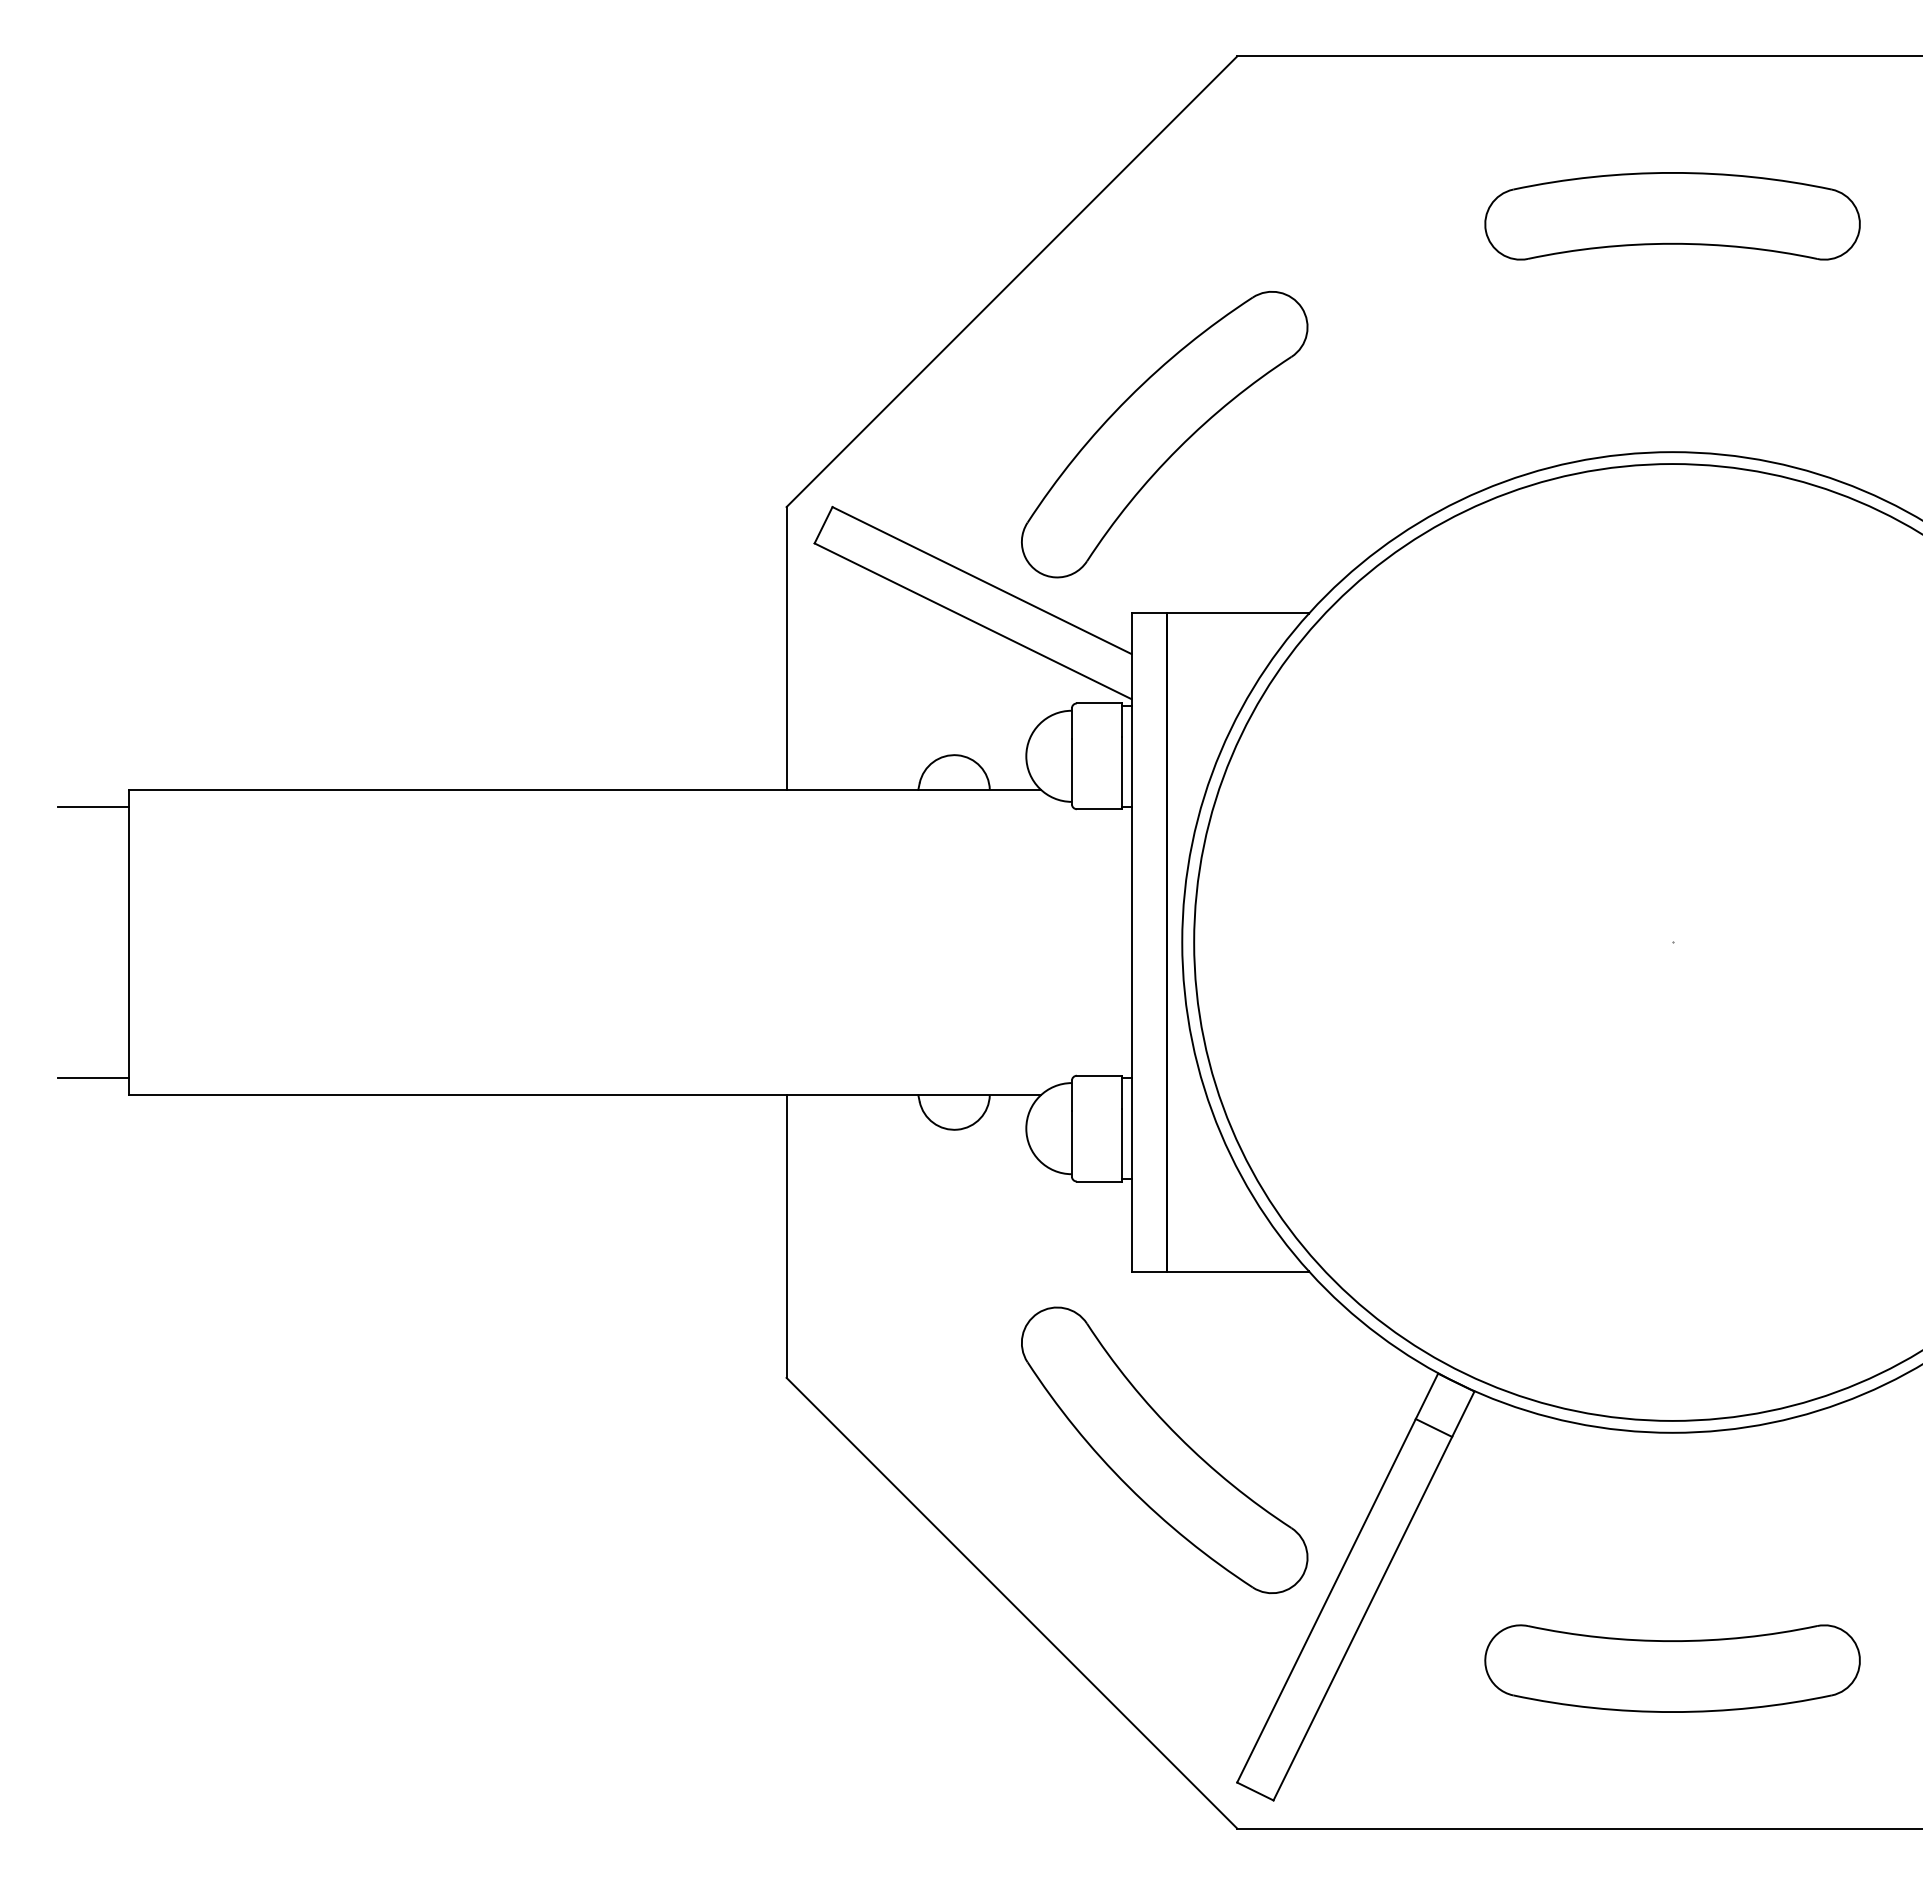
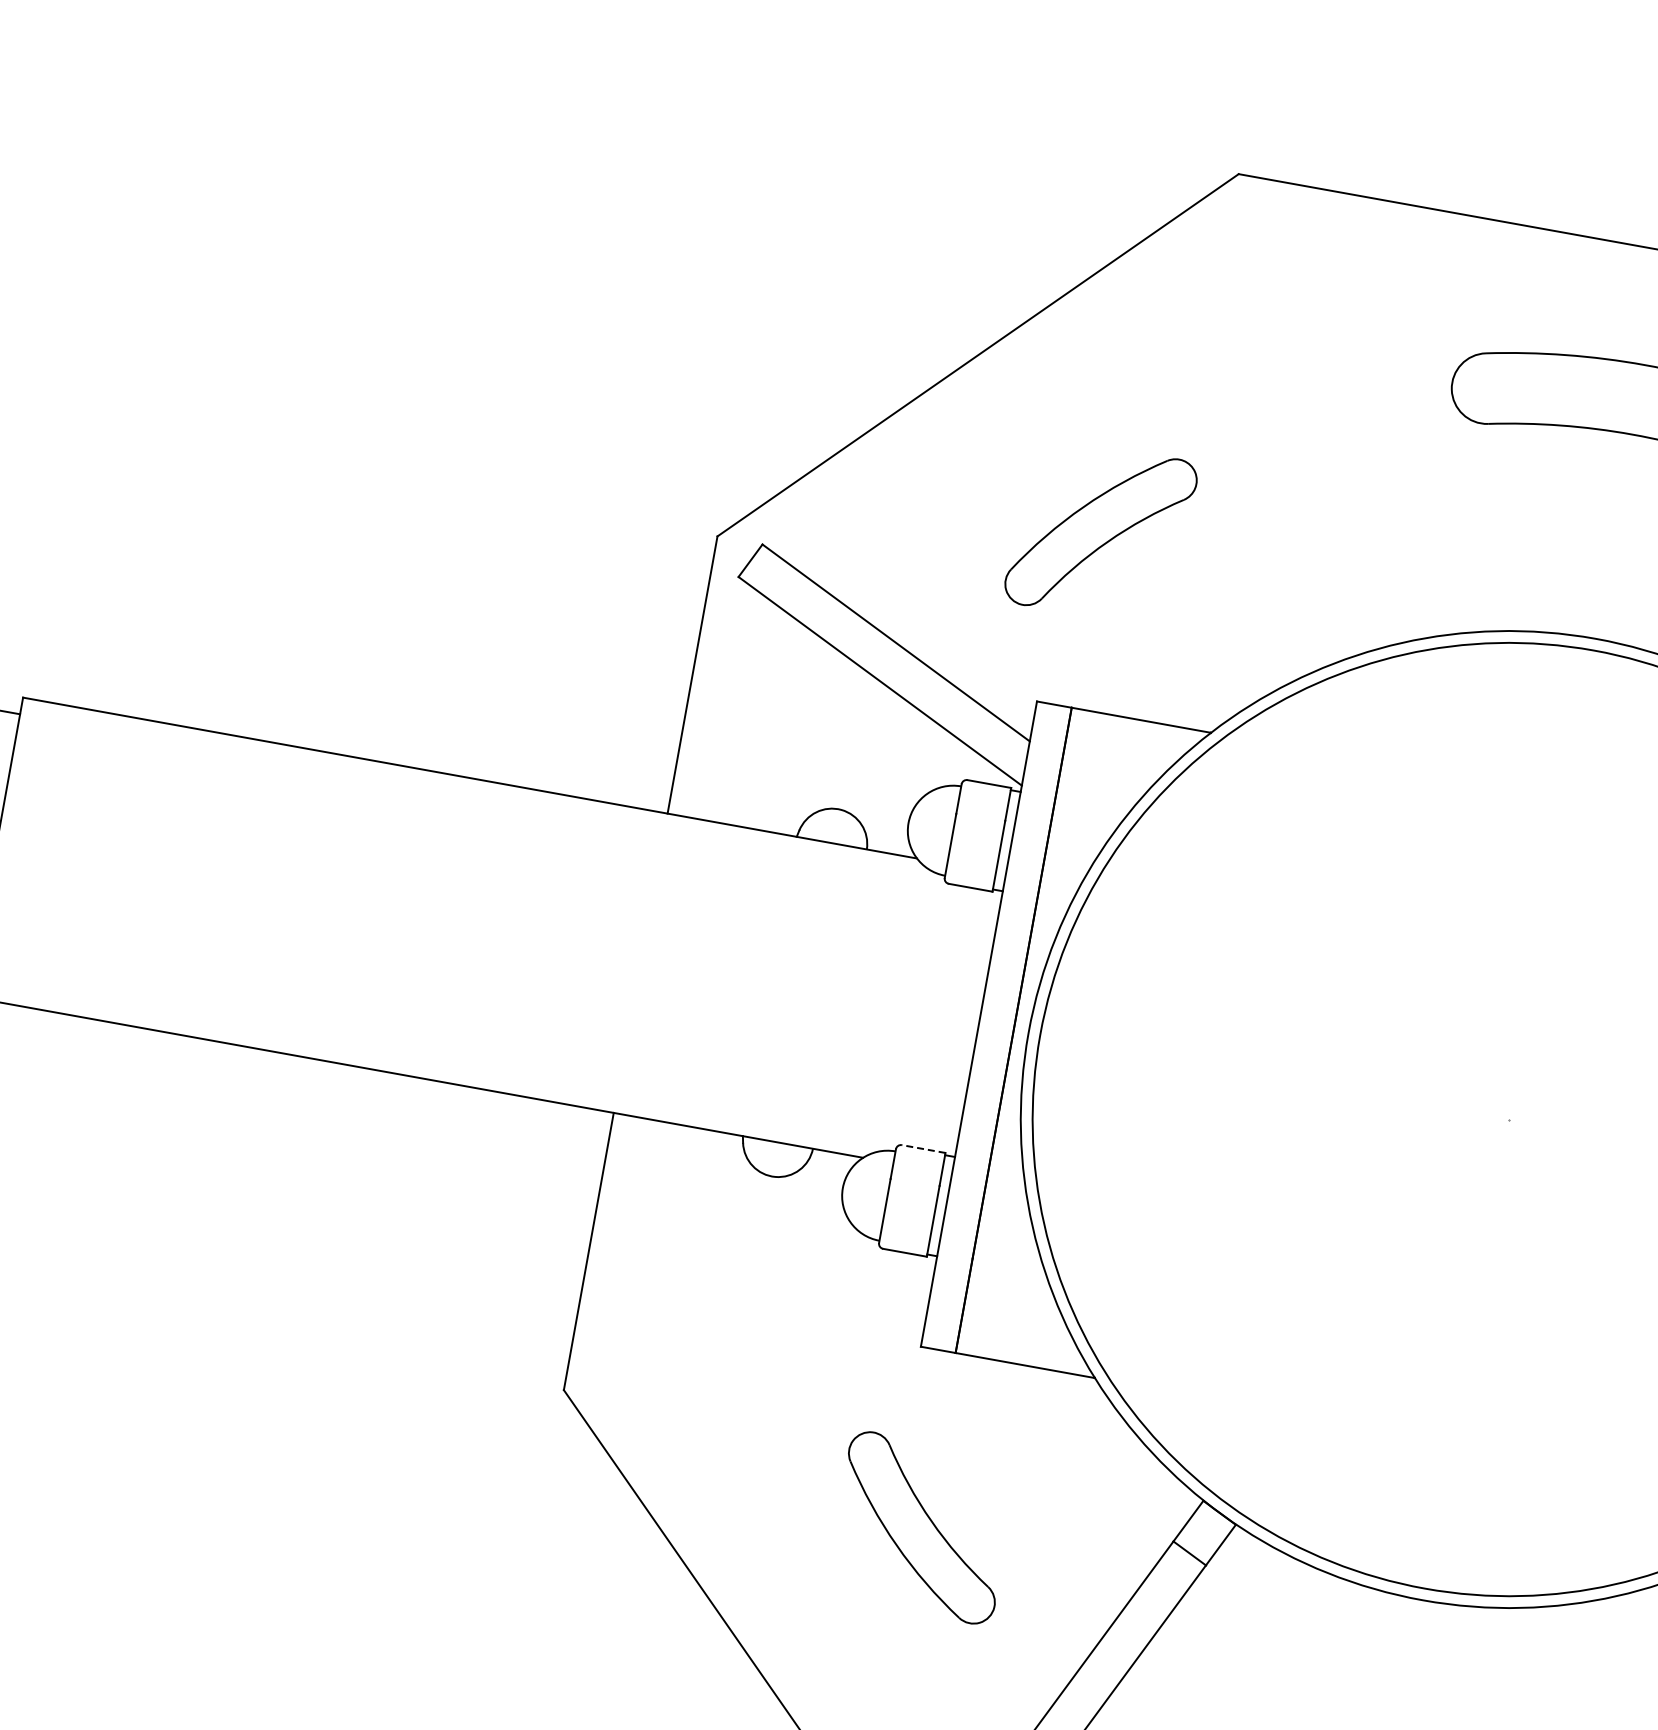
part: (1164, 434) -> (1100, 531), size x0.6
line: (1098, 1075) -> (923, 1148), solid -> dashed
part: (1164, 1450) -> (921, 1527), size x0.6

